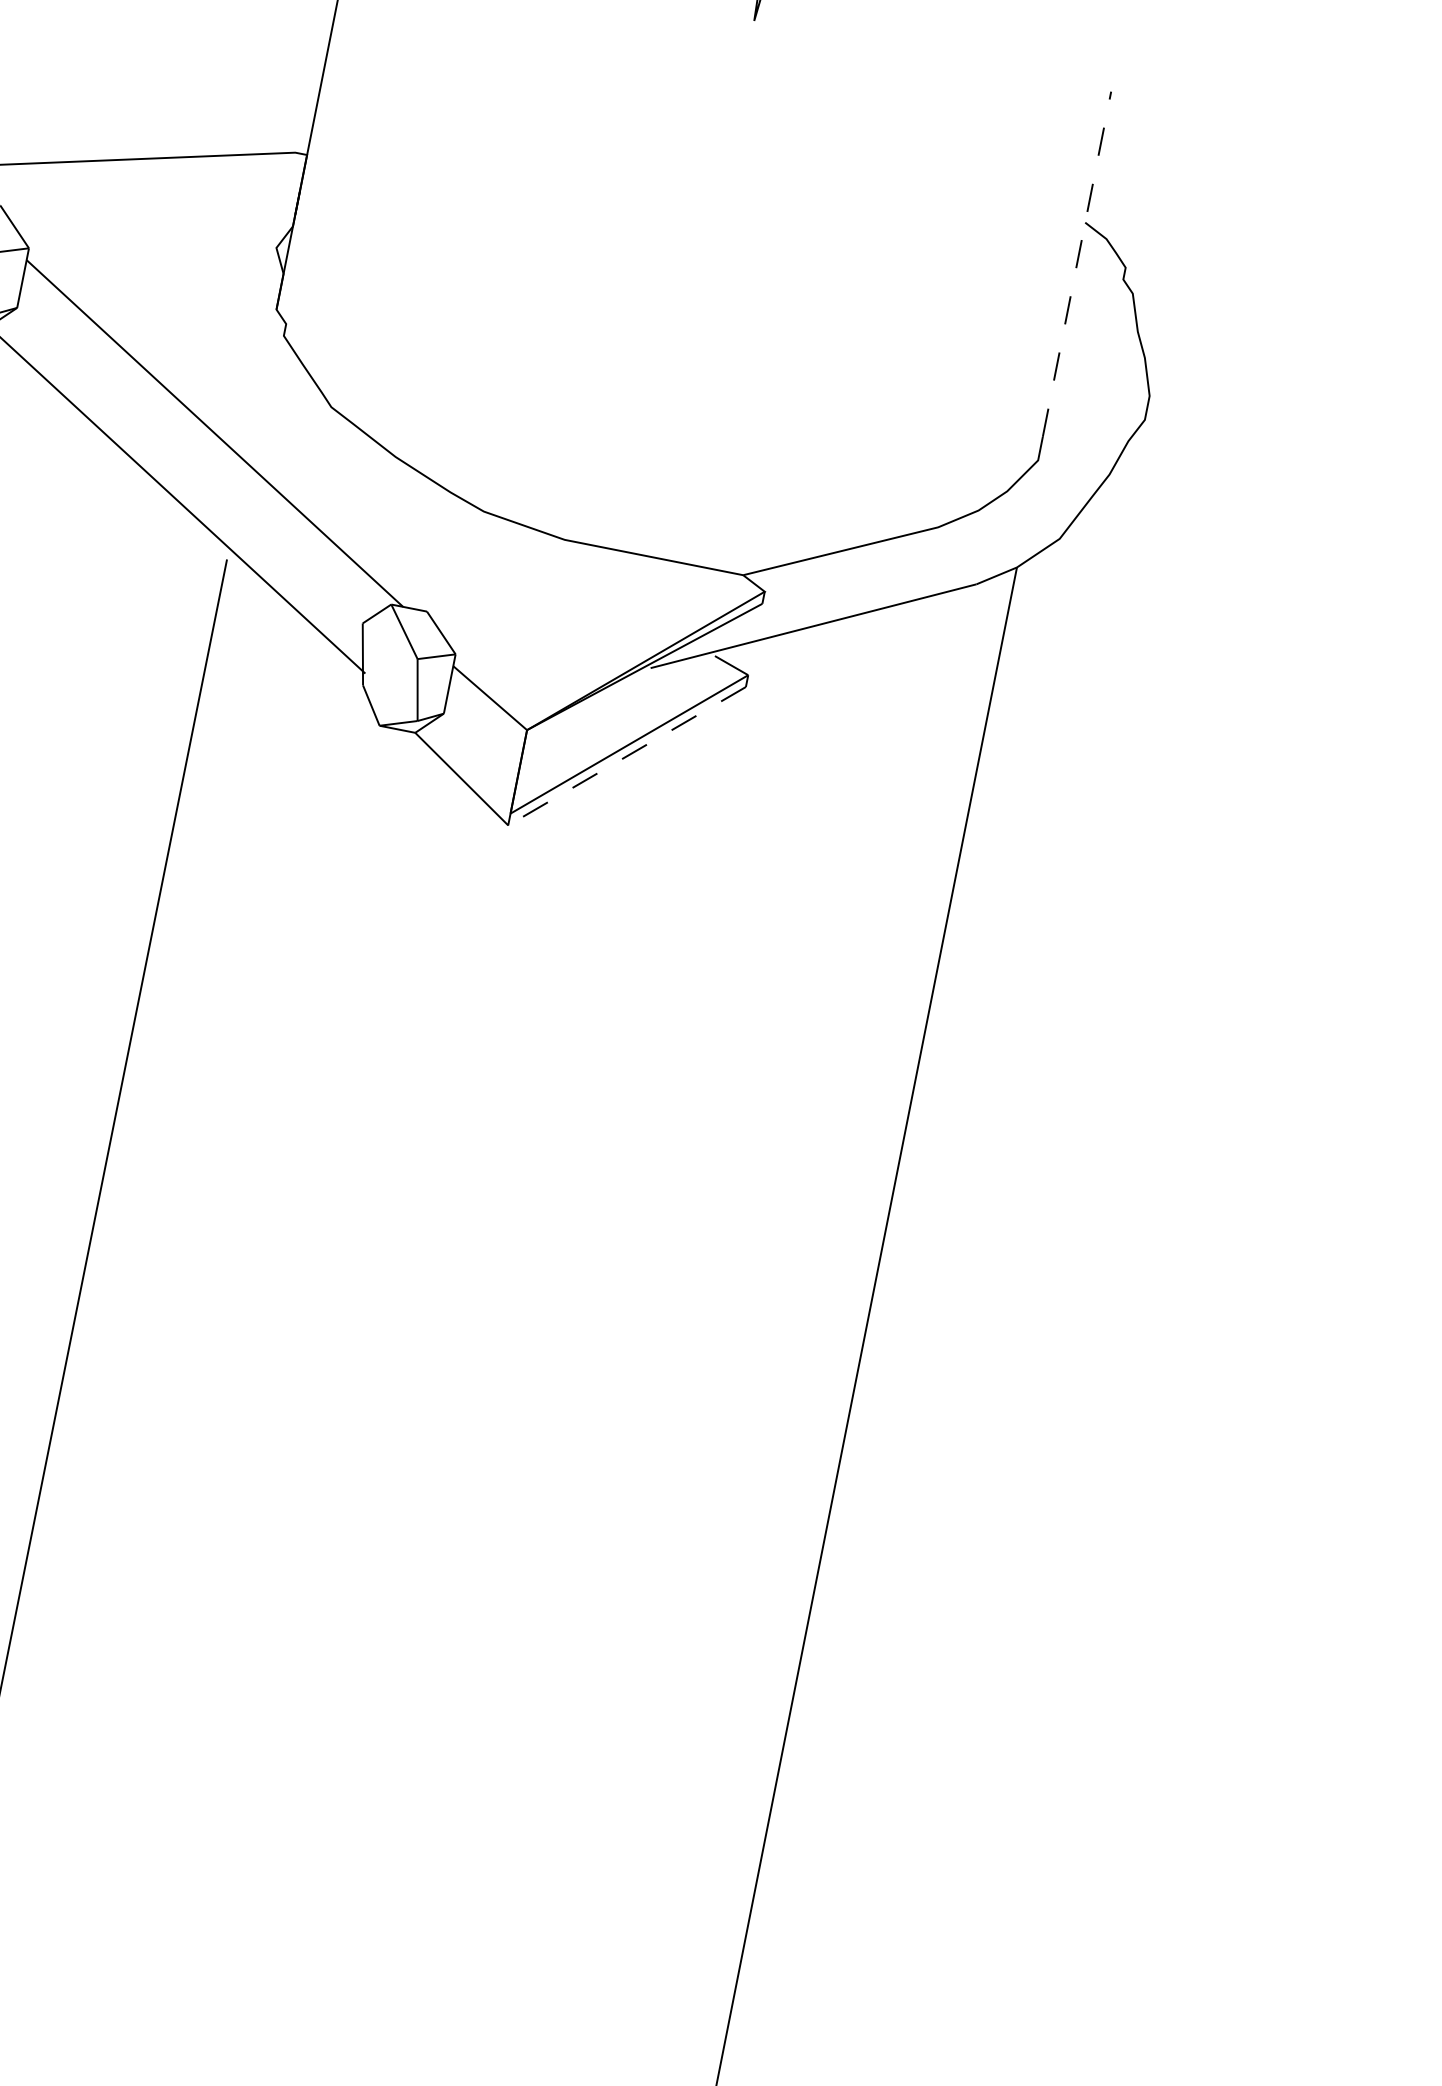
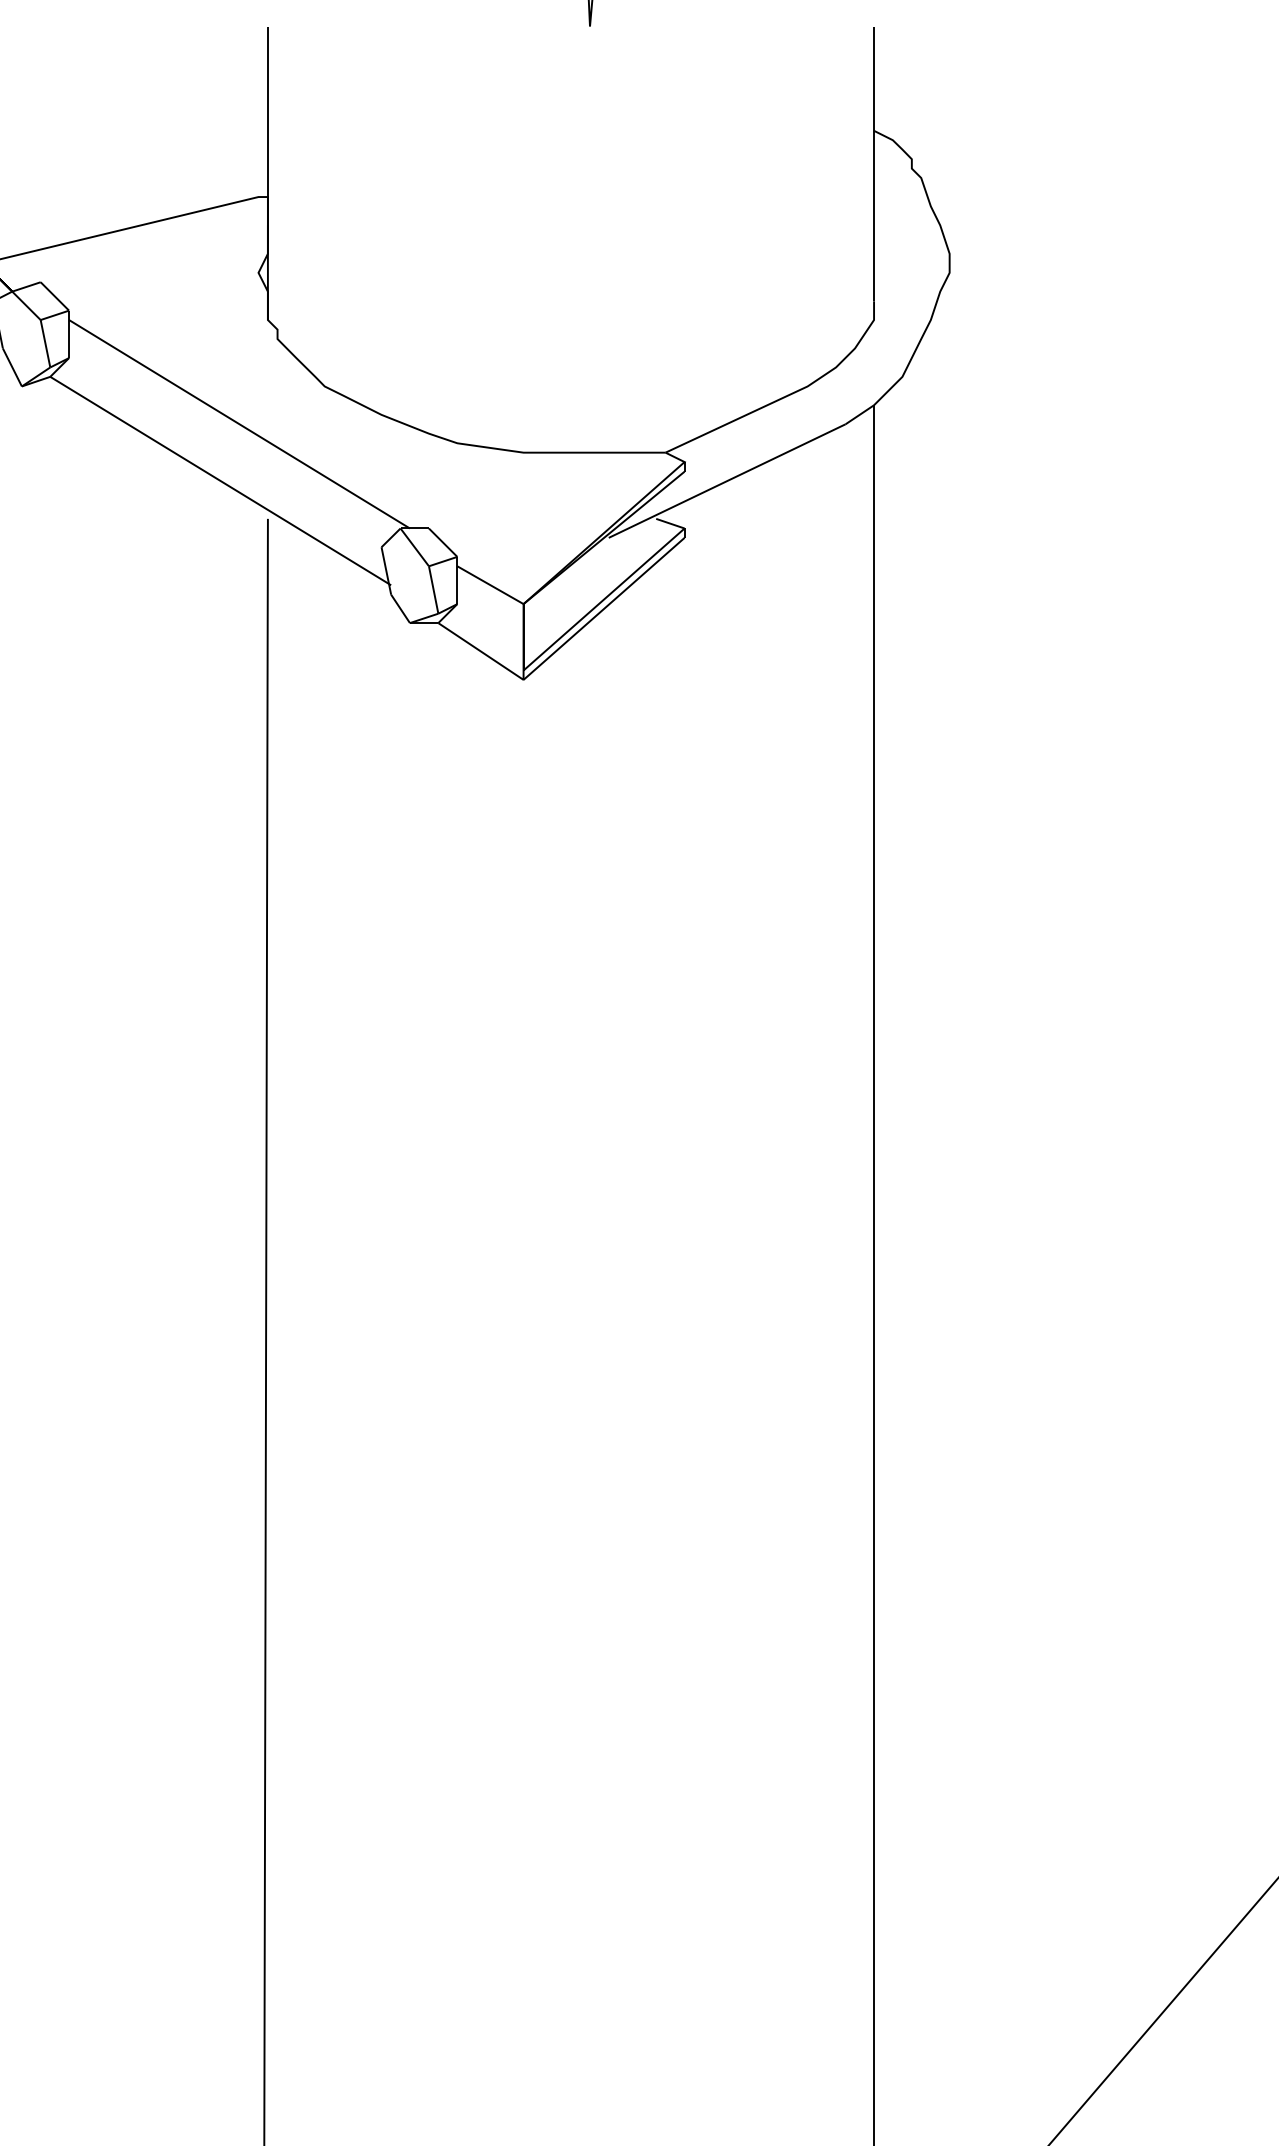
line: (1077, 263) -> (874, 163), dashed -> solid
line: (626, 756) -> (603, 609), dashed -> solid

